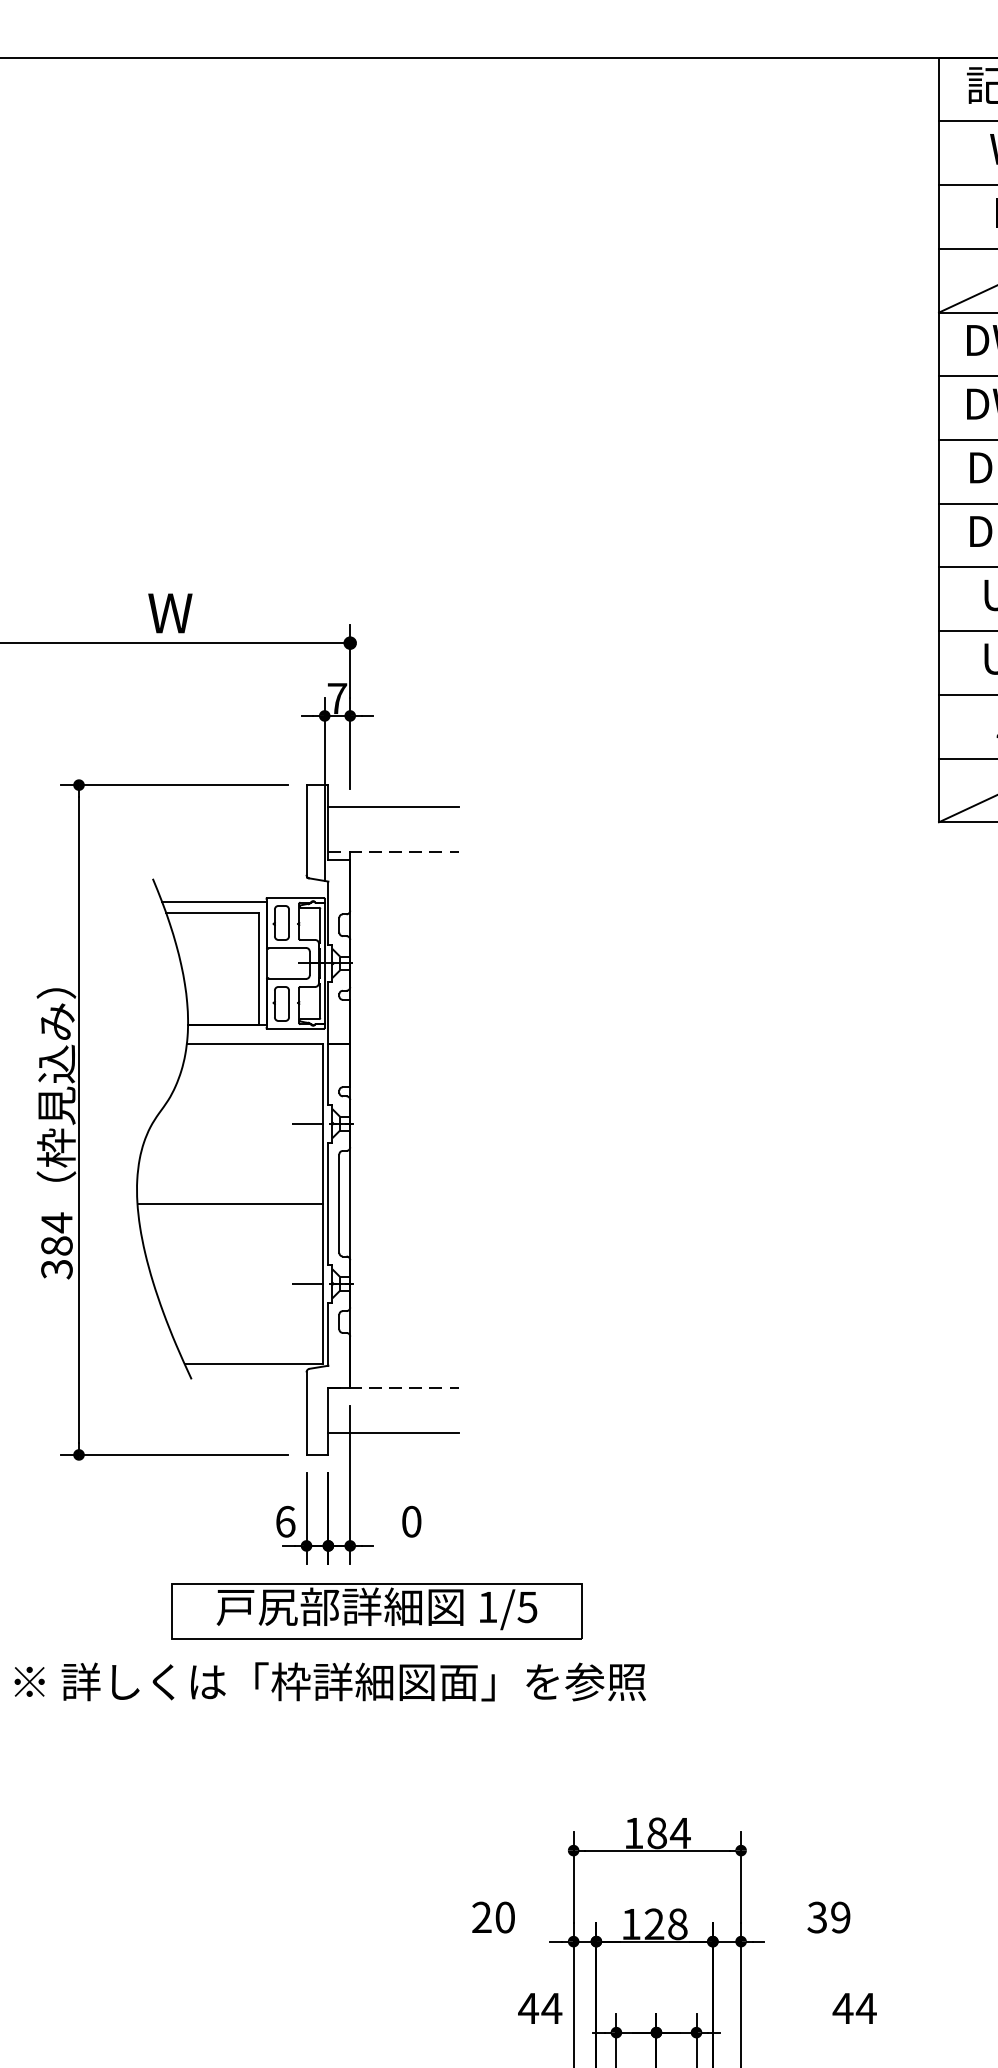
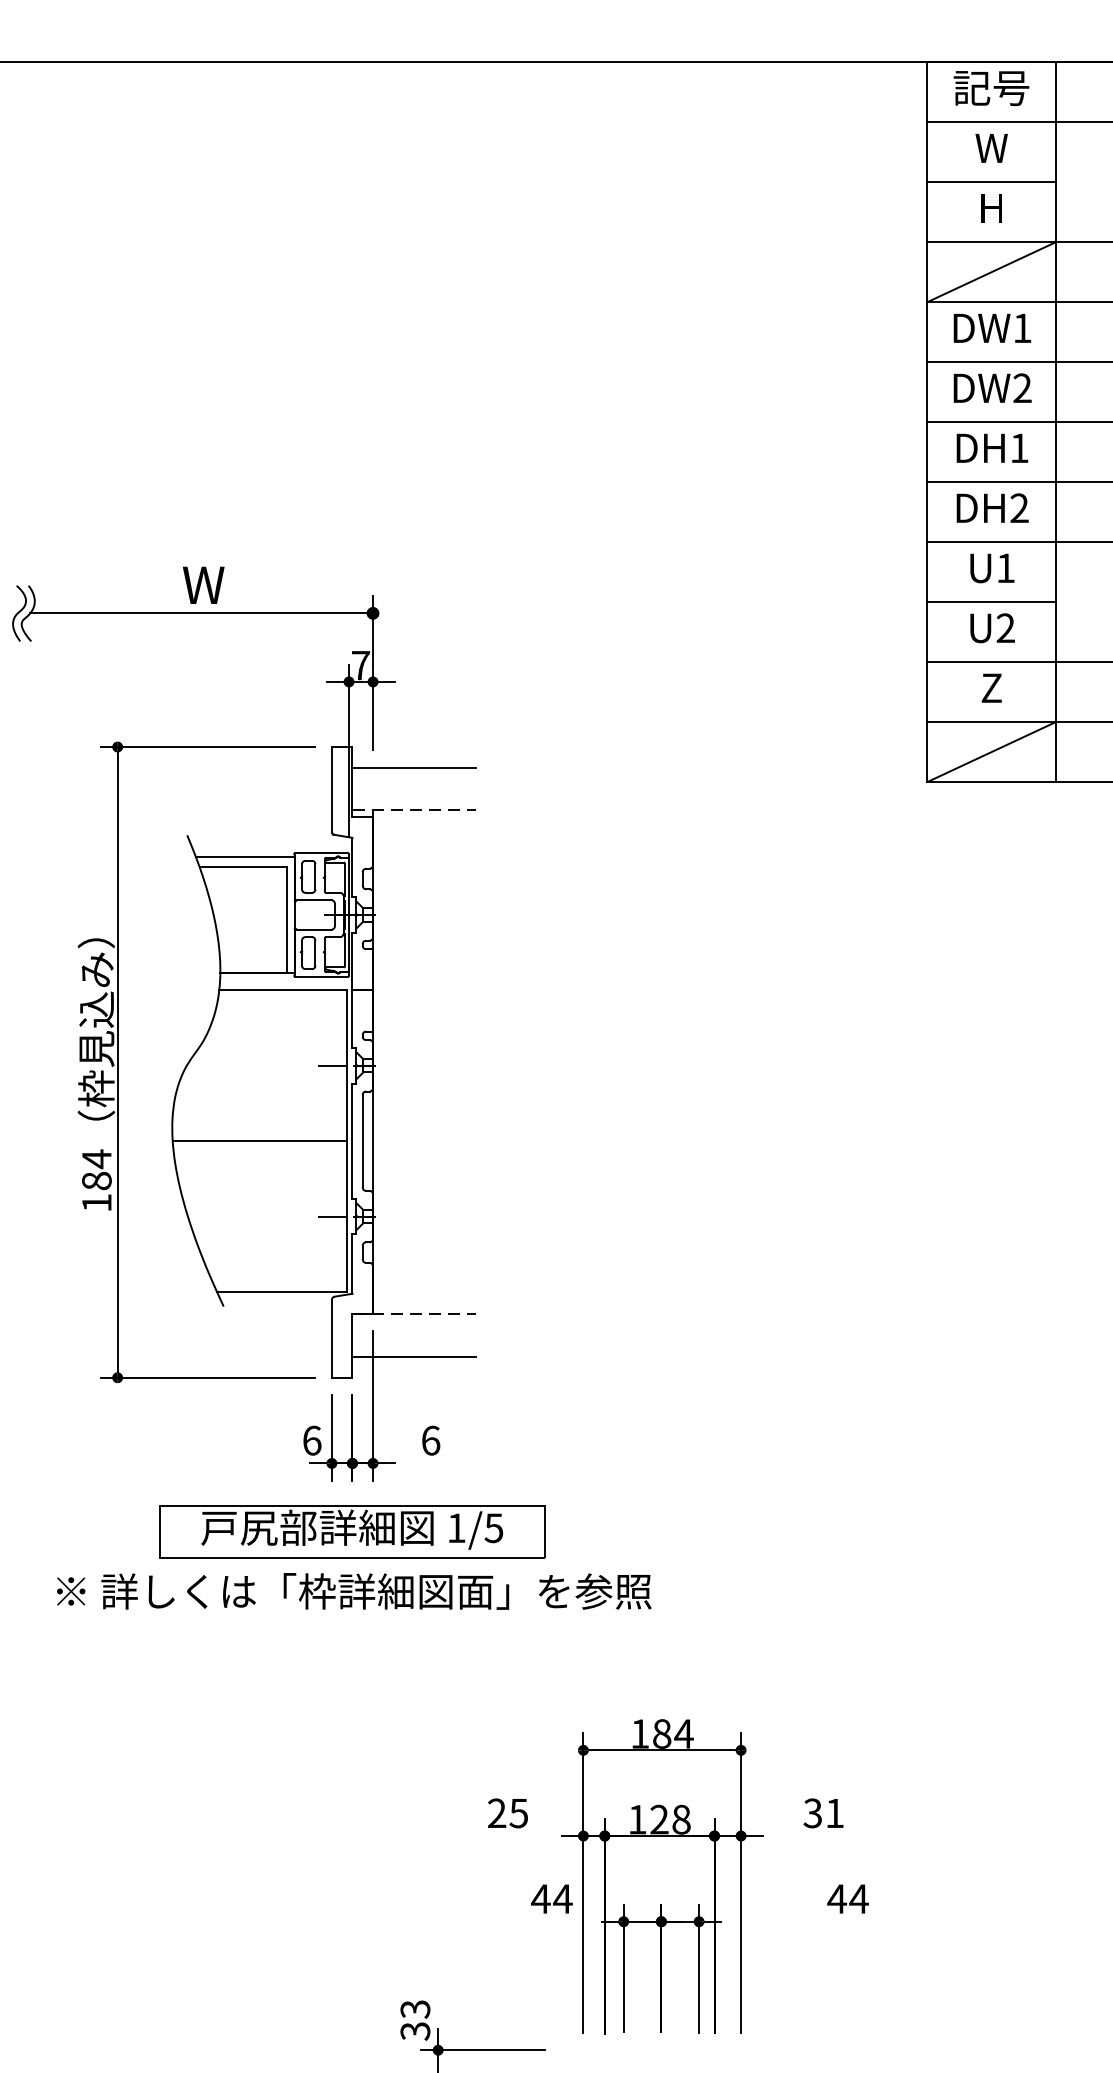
text: (56, 1269) -> (96, 1203), 384 -> 184
text: (412, 1521) -> (431, 1440), 0 -> 6
part: (377, 1610) -> (352, 1531), moved
text: (504, 1917) -> (518, 1813), 20 -> 25
text: (840, 1917) -> (834, 1813), 39 -> 31

